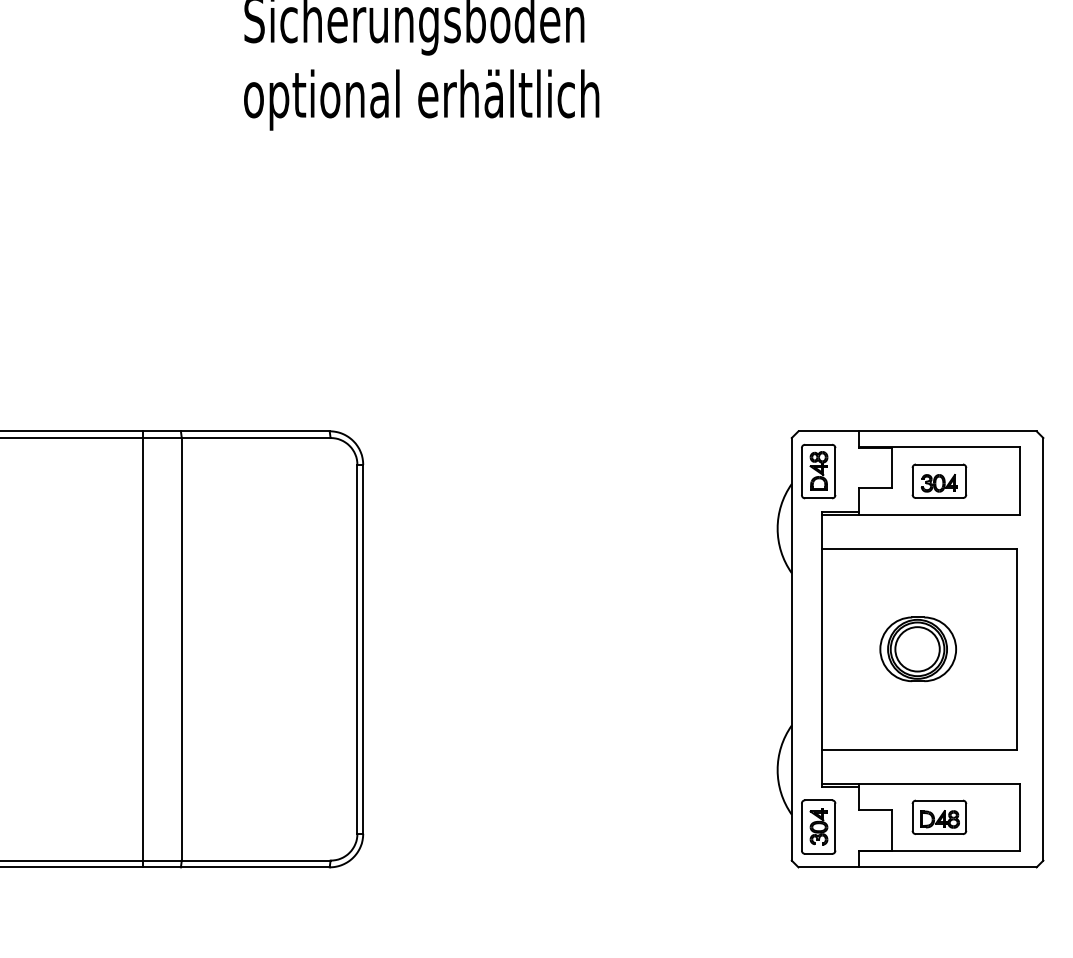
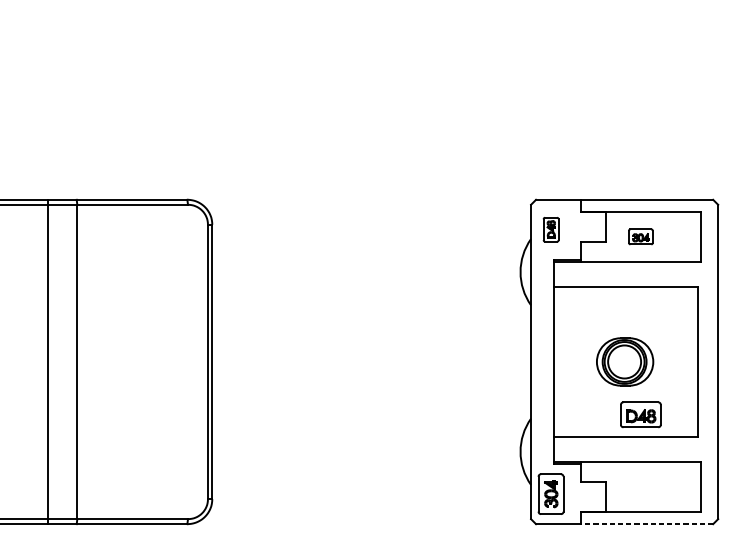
part: (818, 471) -> (550, 229), size x0.6
part: (939, 480) -> (640, 236), size x0.6
part: (939, 816) -> (640, 414), moved
line: (947, 867) -> (646, 524), solid -> dashed

